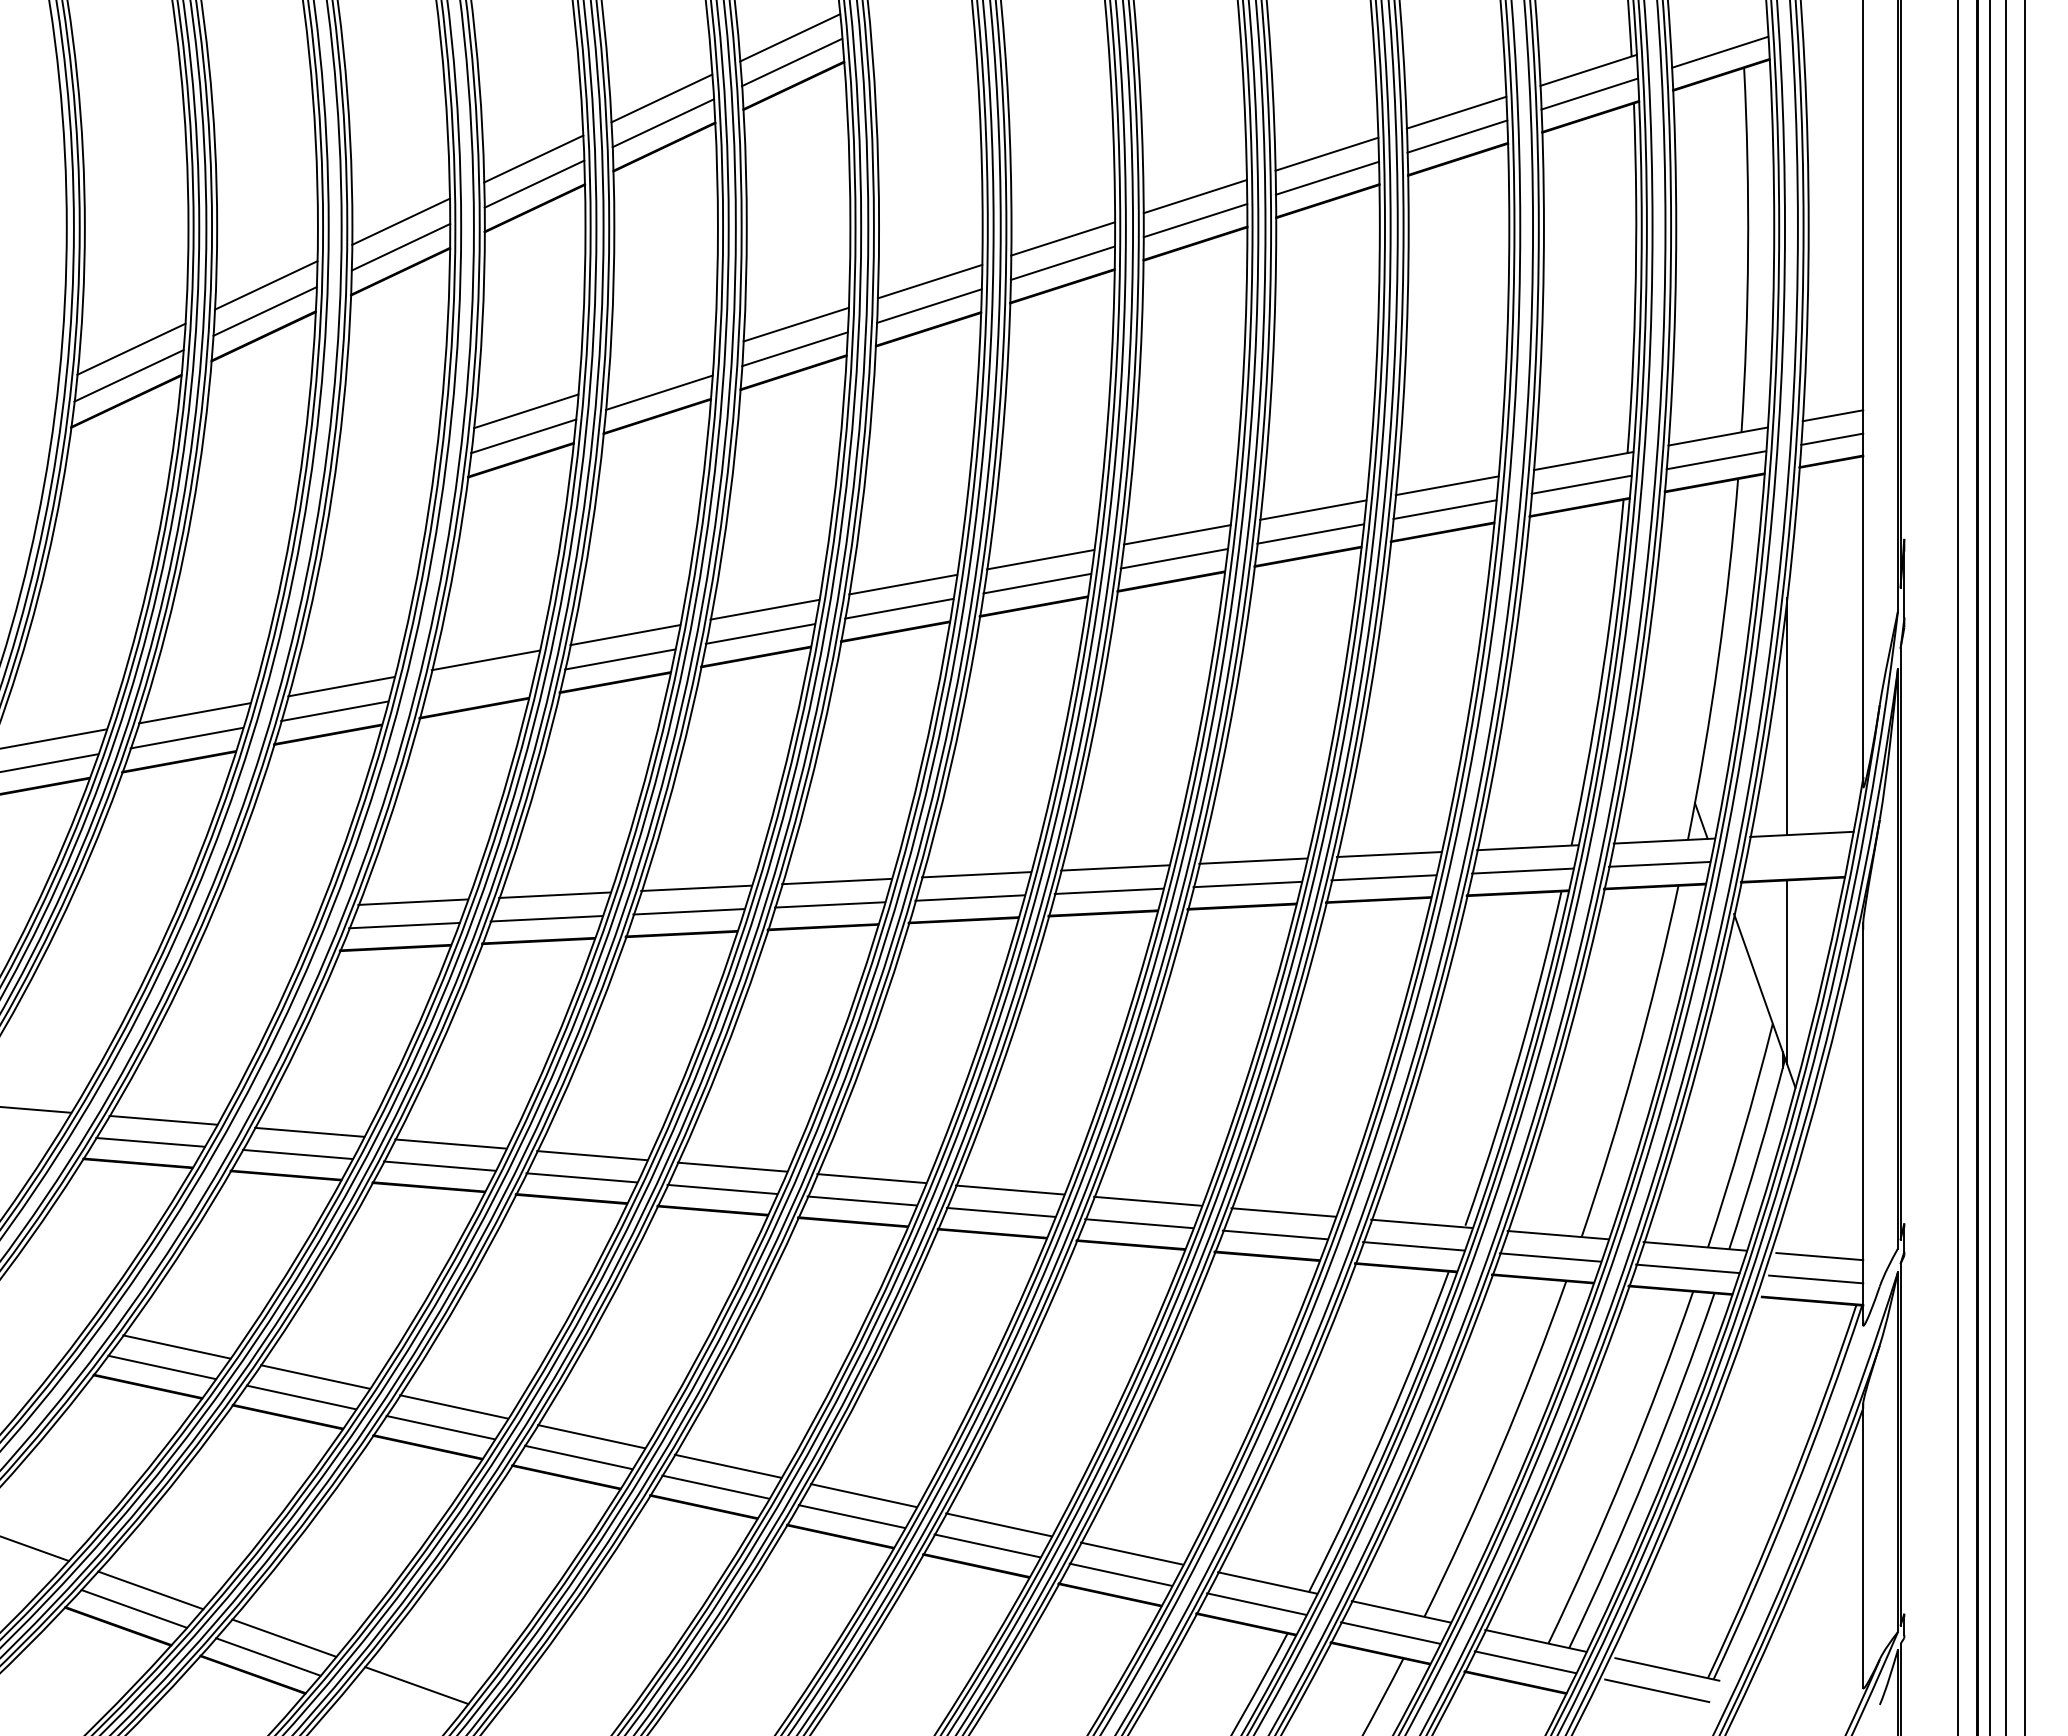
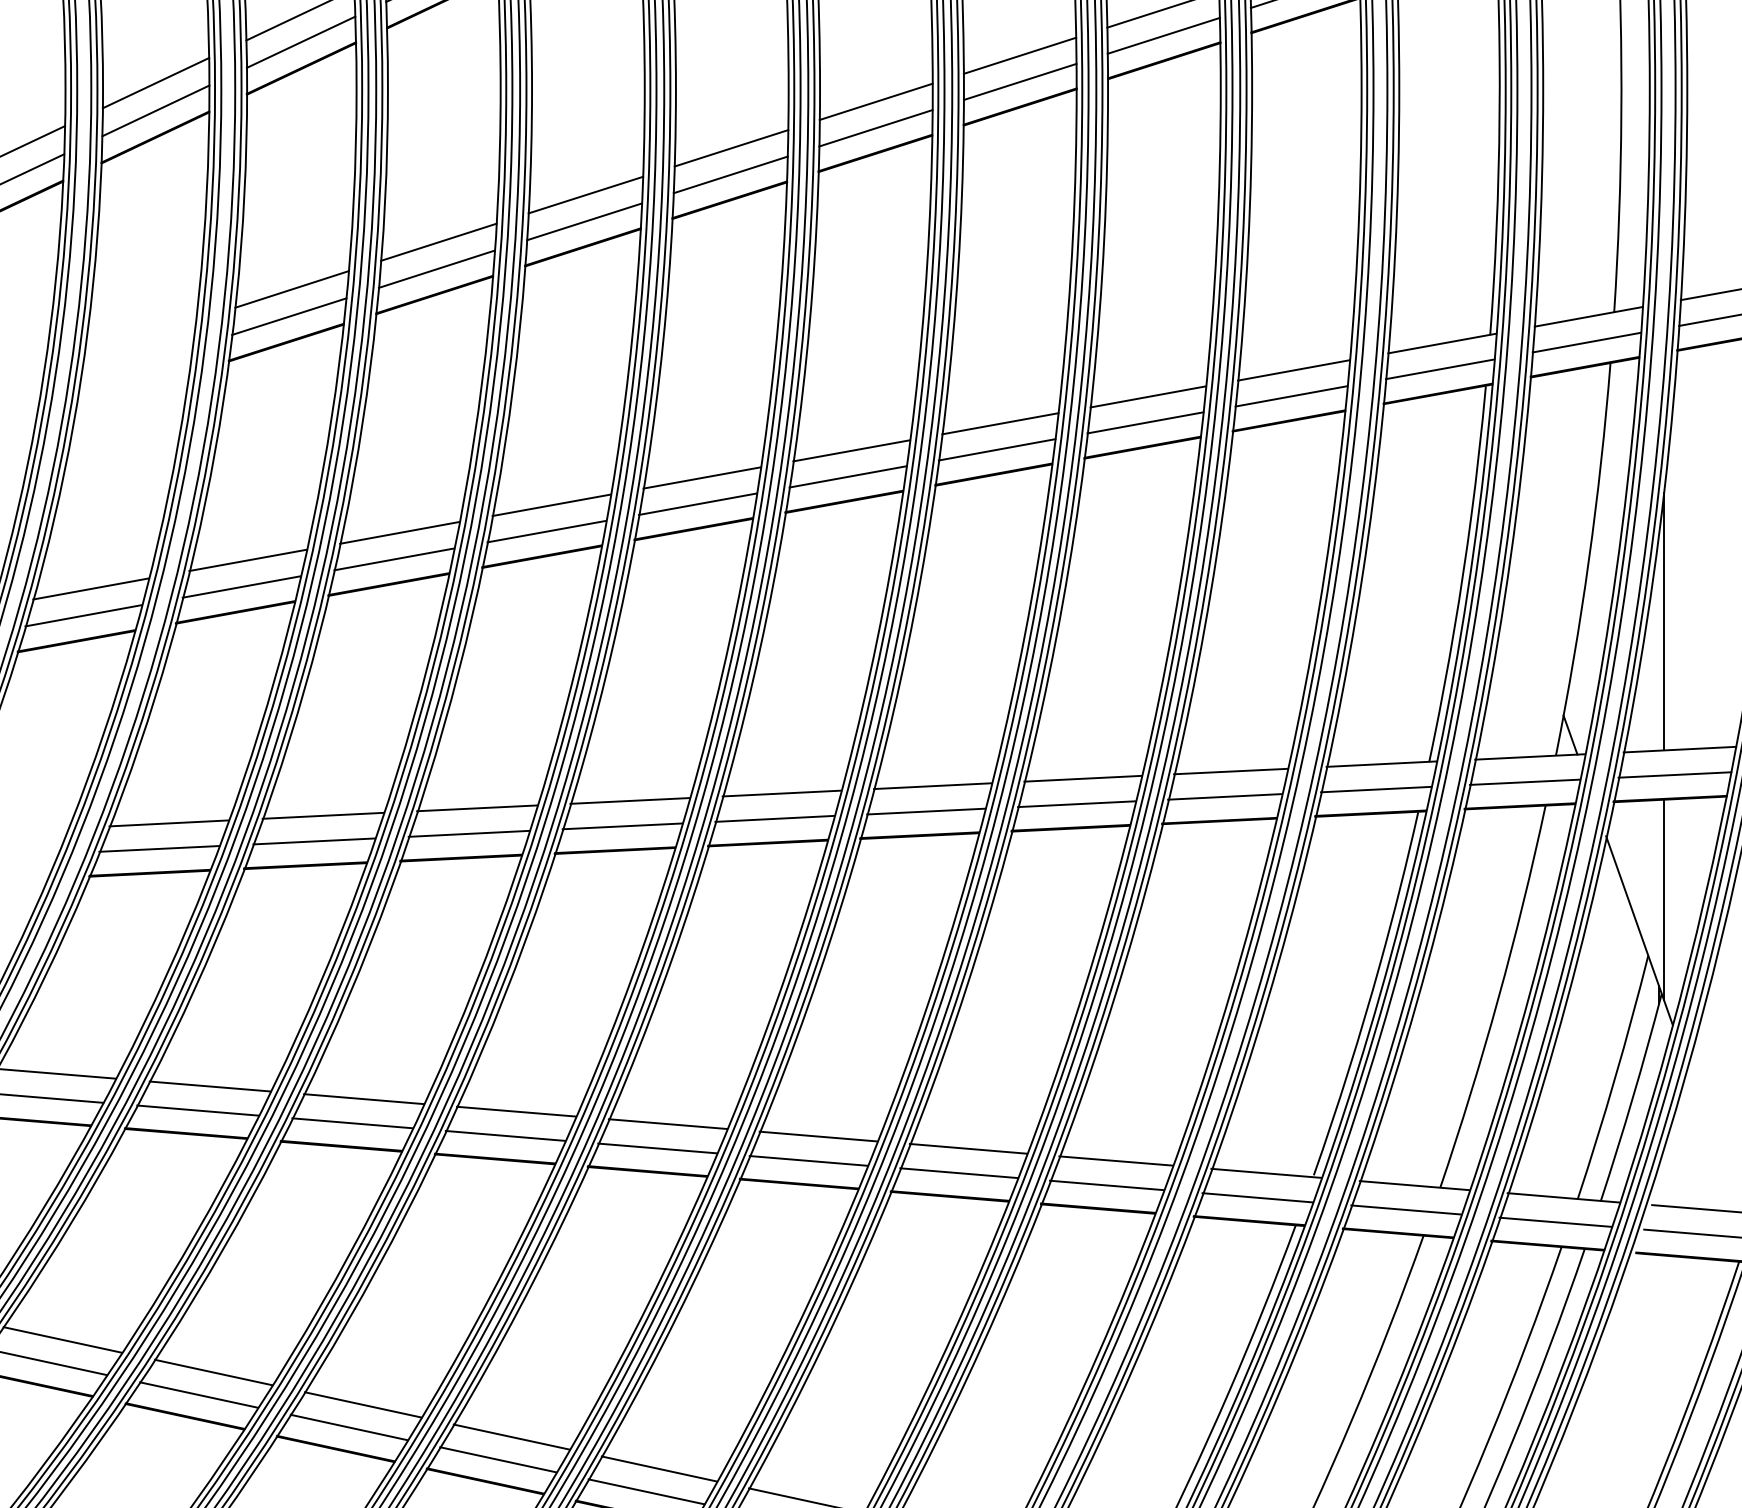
line: (661, 367) -> (439, 241), added
line: (479, 684) -> (241, 586), added
line: (1797, 857) -> (1675, 774), added

